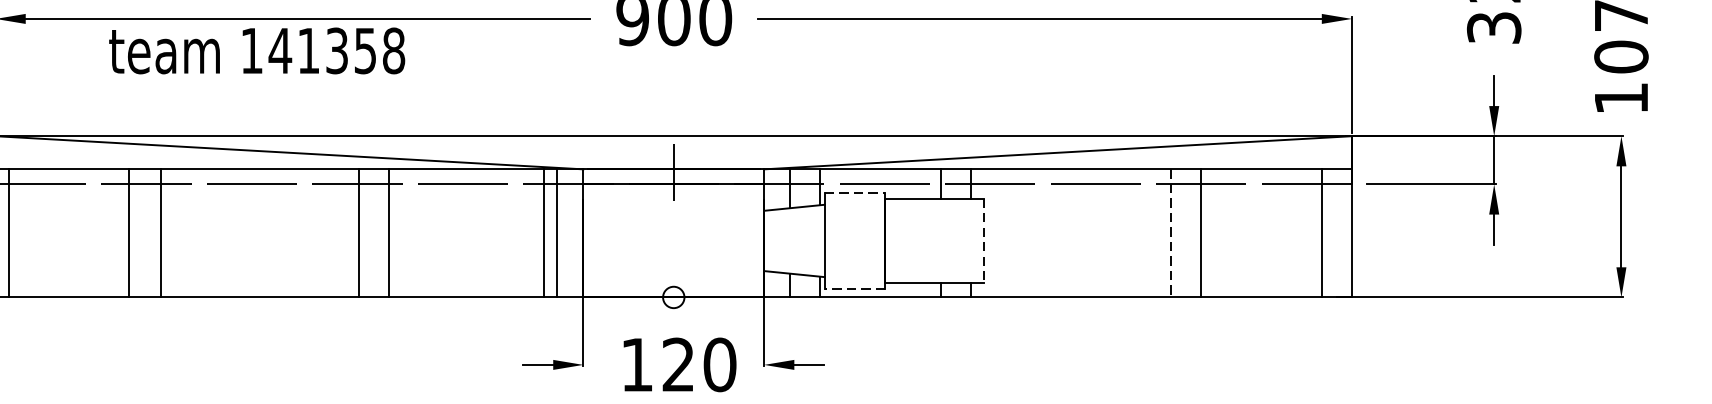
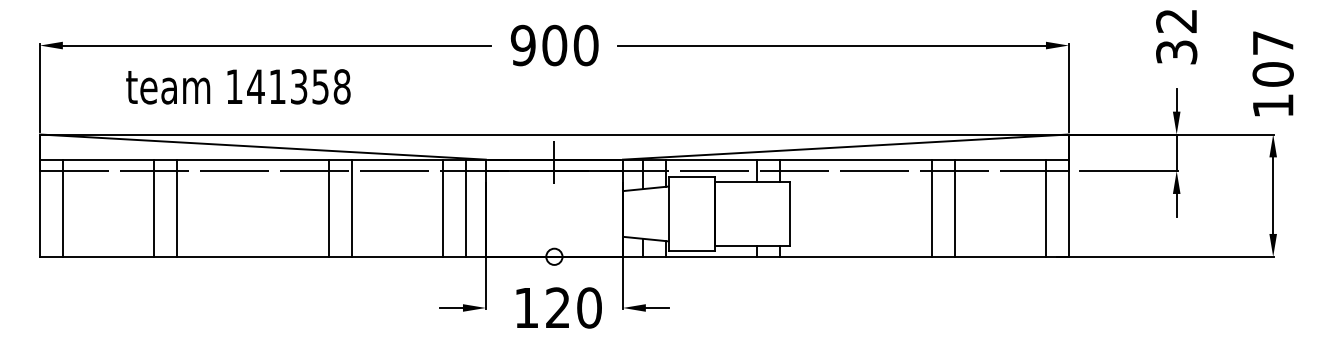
text: (257, 50) -> (238, 86), moved
line: (854, 192) -> (691, 177), dashed -> solid
line: (8, 232) -> (62, 207), moved
line: (129, 232) -> (154, 207), moved
line: (161, 232) -> (177, 207), moved
line: (358, 232) -> (328, 207), moved
line: (389, 232) -> (351, 207), moved
line: (544, 232) -> (443, 207), moved
line: (1170, 233) -> (931, 208), dashed -> solid
line: (983, 241) -> (789, 214), dashed -> solid
line: (854, 289) -> (691, 250), dashed -> solid

